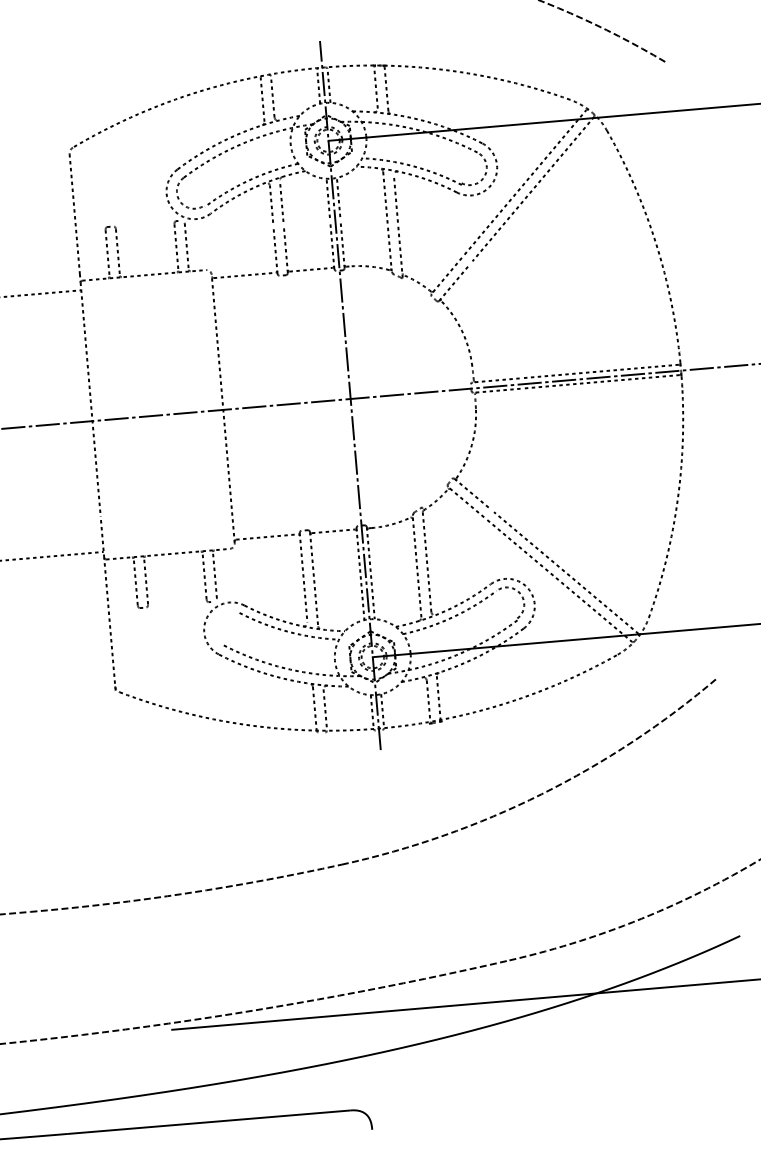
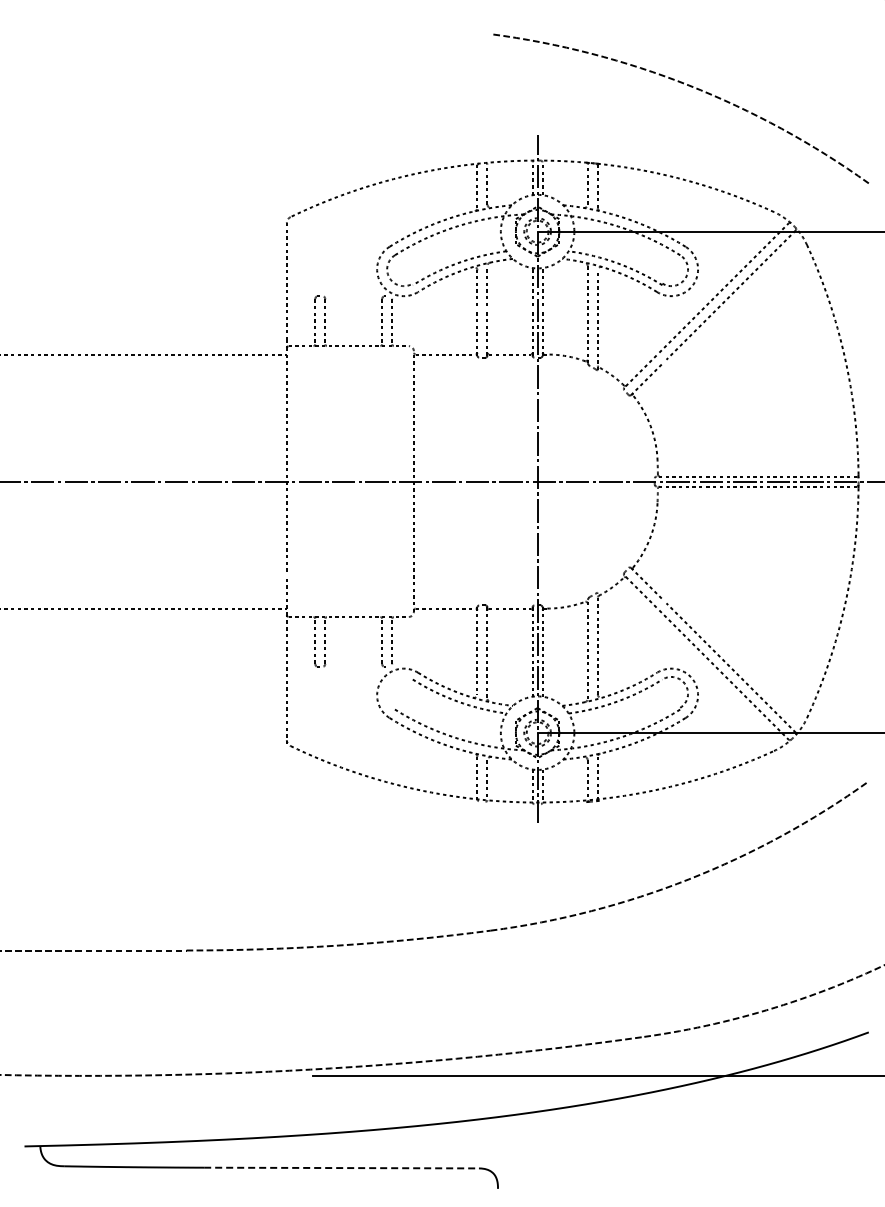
line: (210, 1122) -> (342, 1168), solid -> dashed

